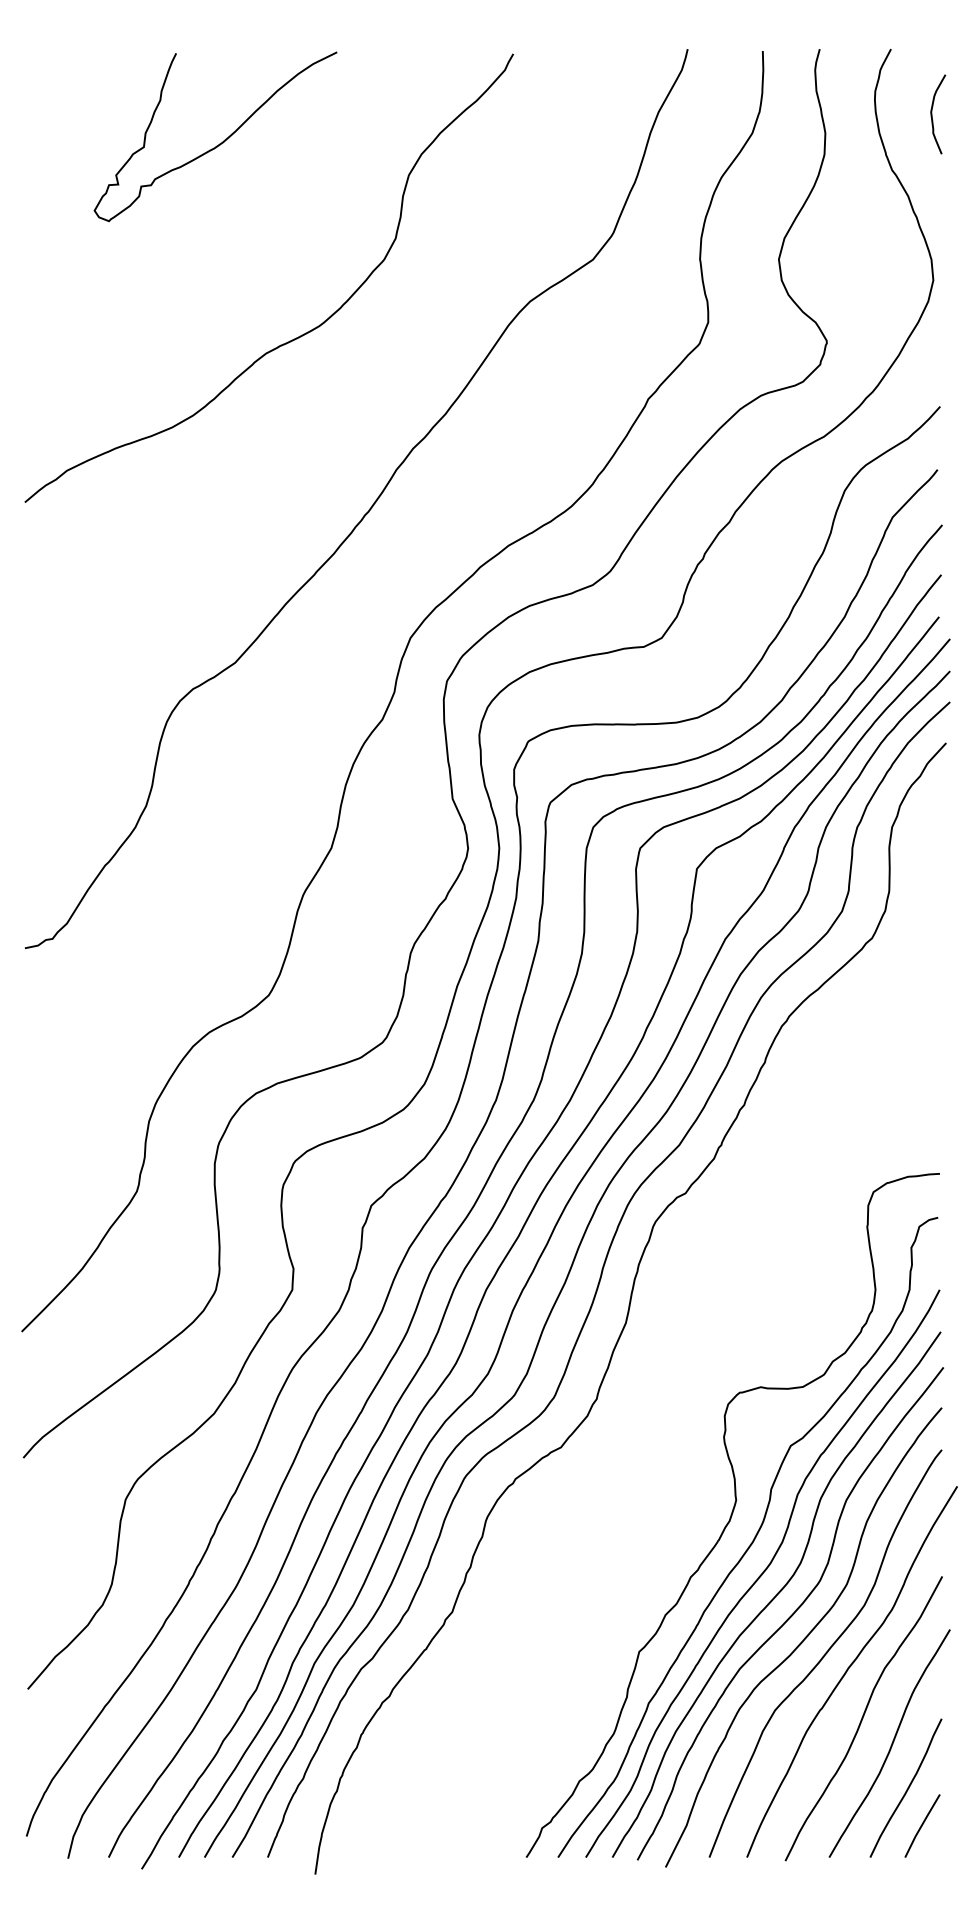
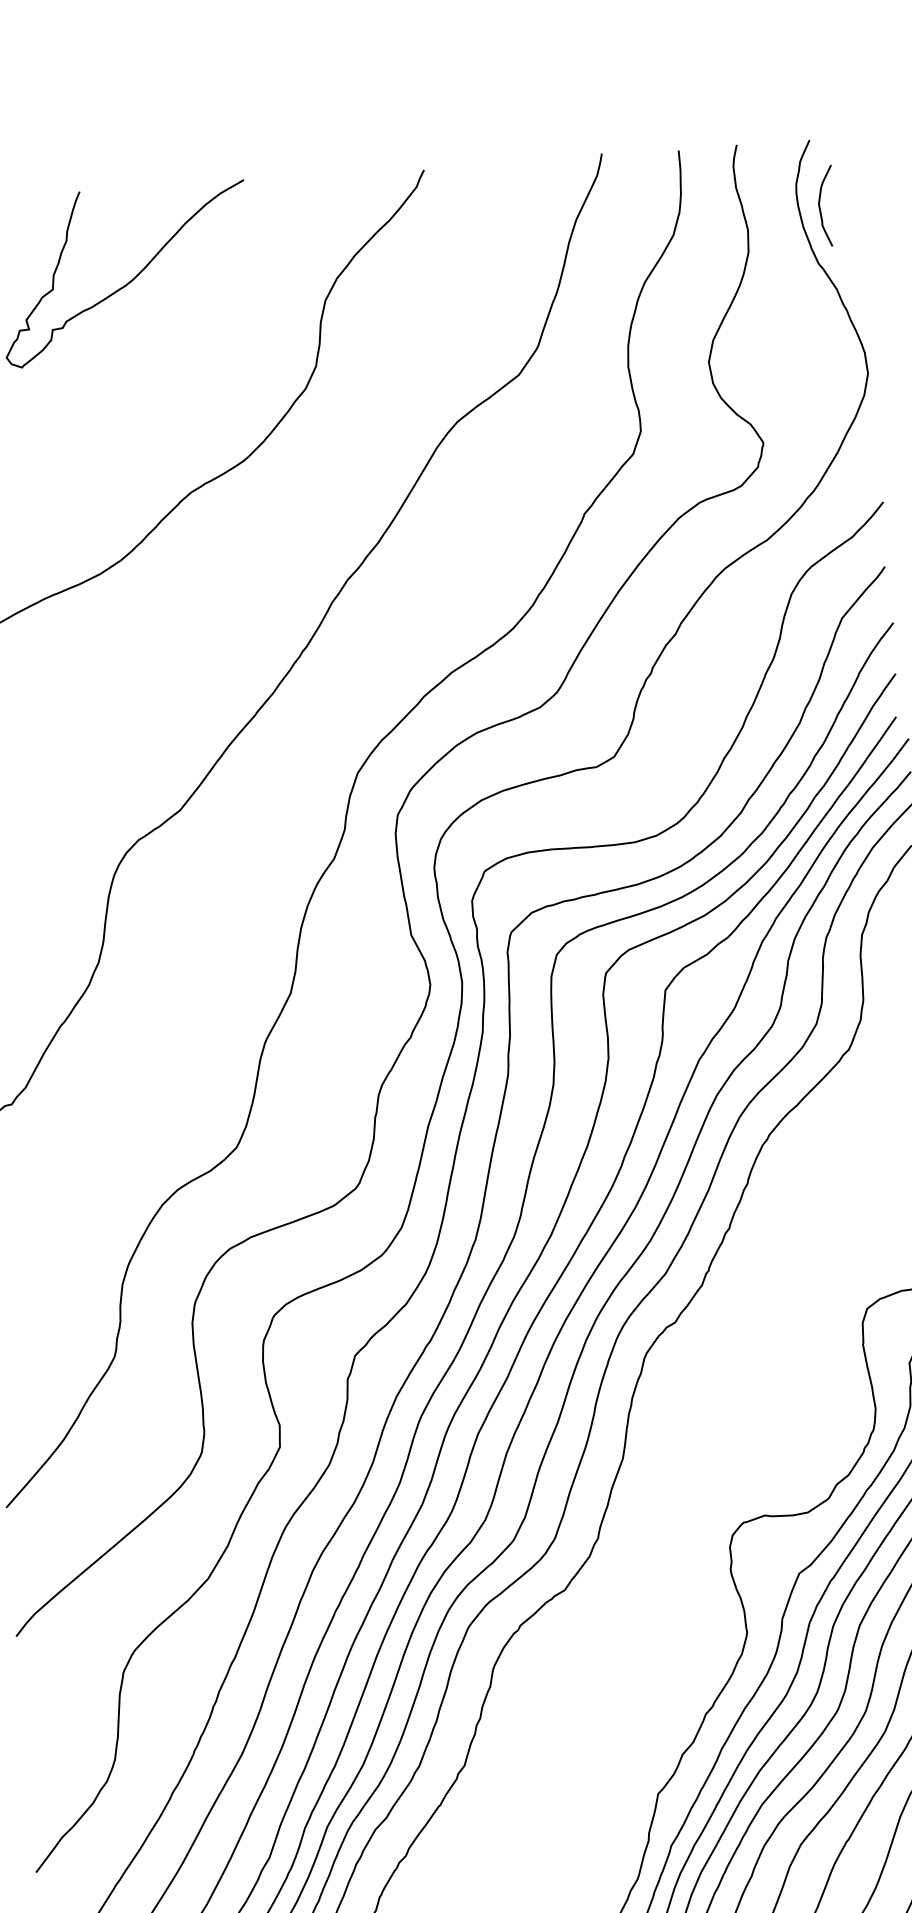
curve: (932, 114) -> (820, 206), moved

